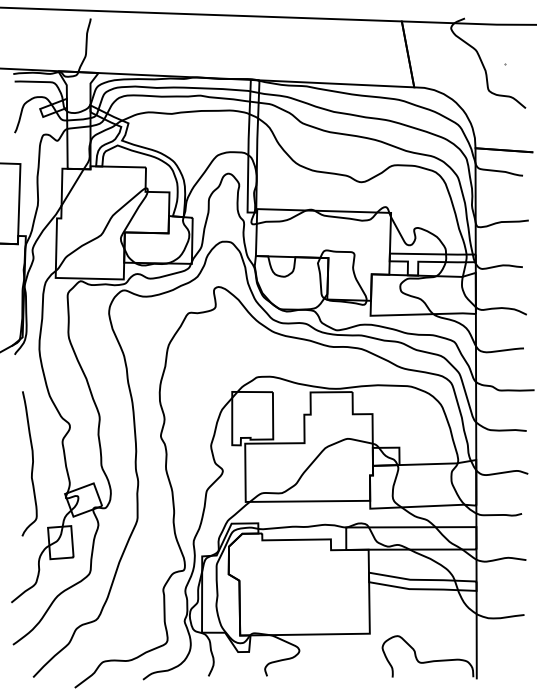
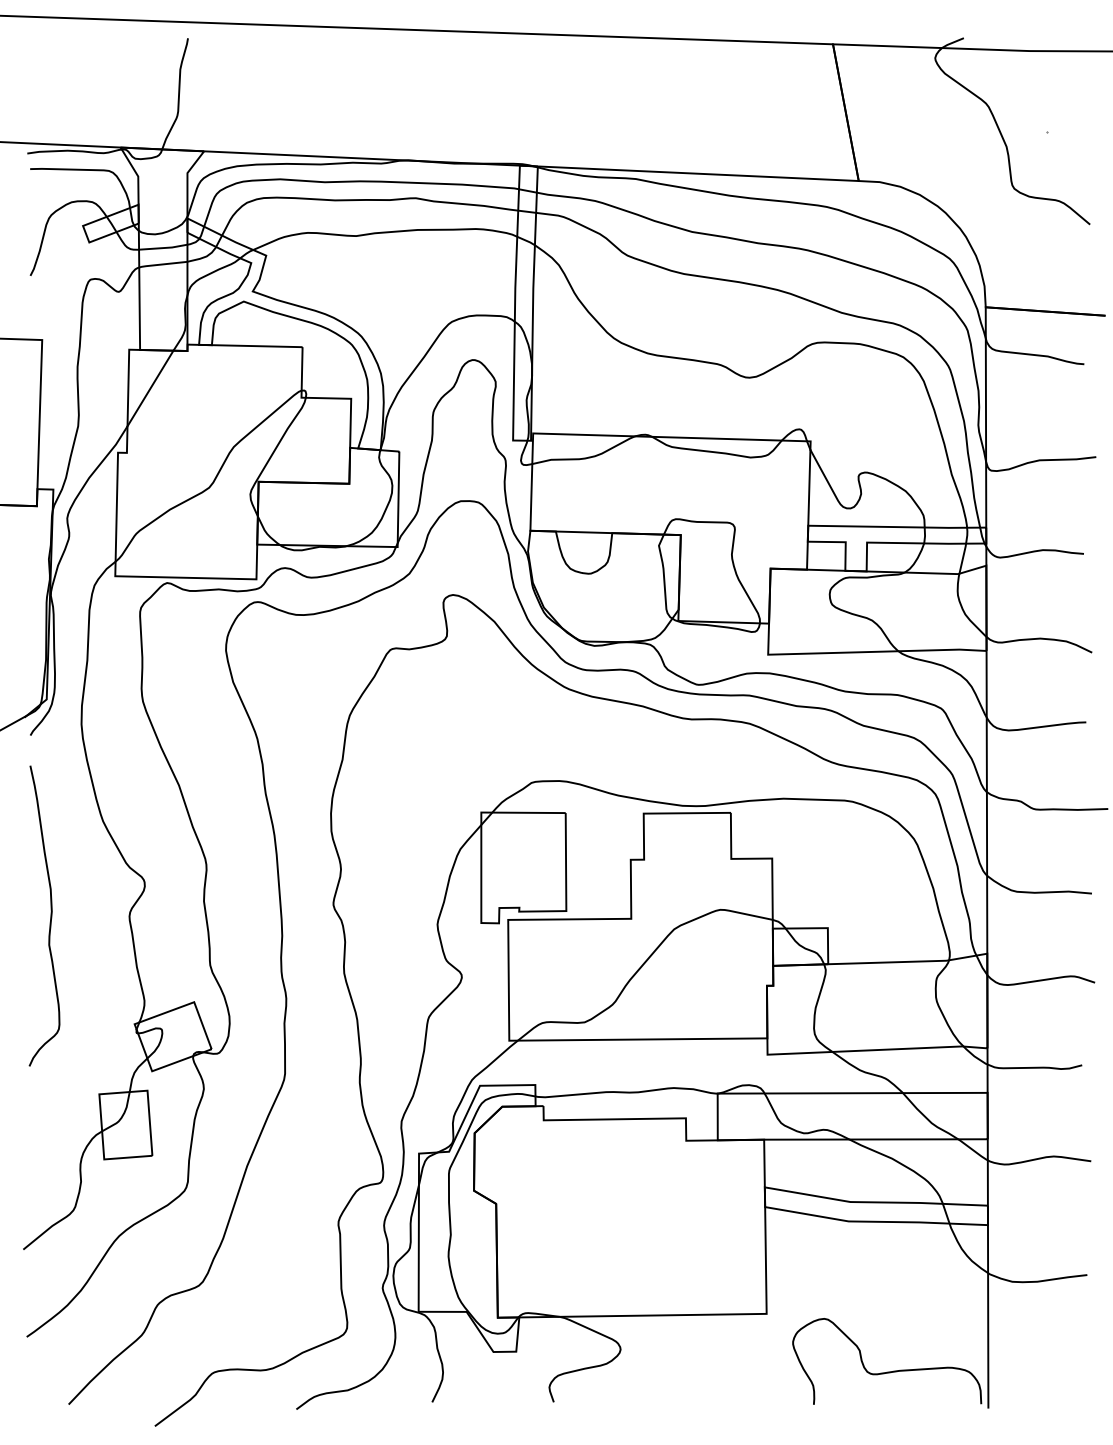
curve: (31, 465) -> (48, 919), moved

